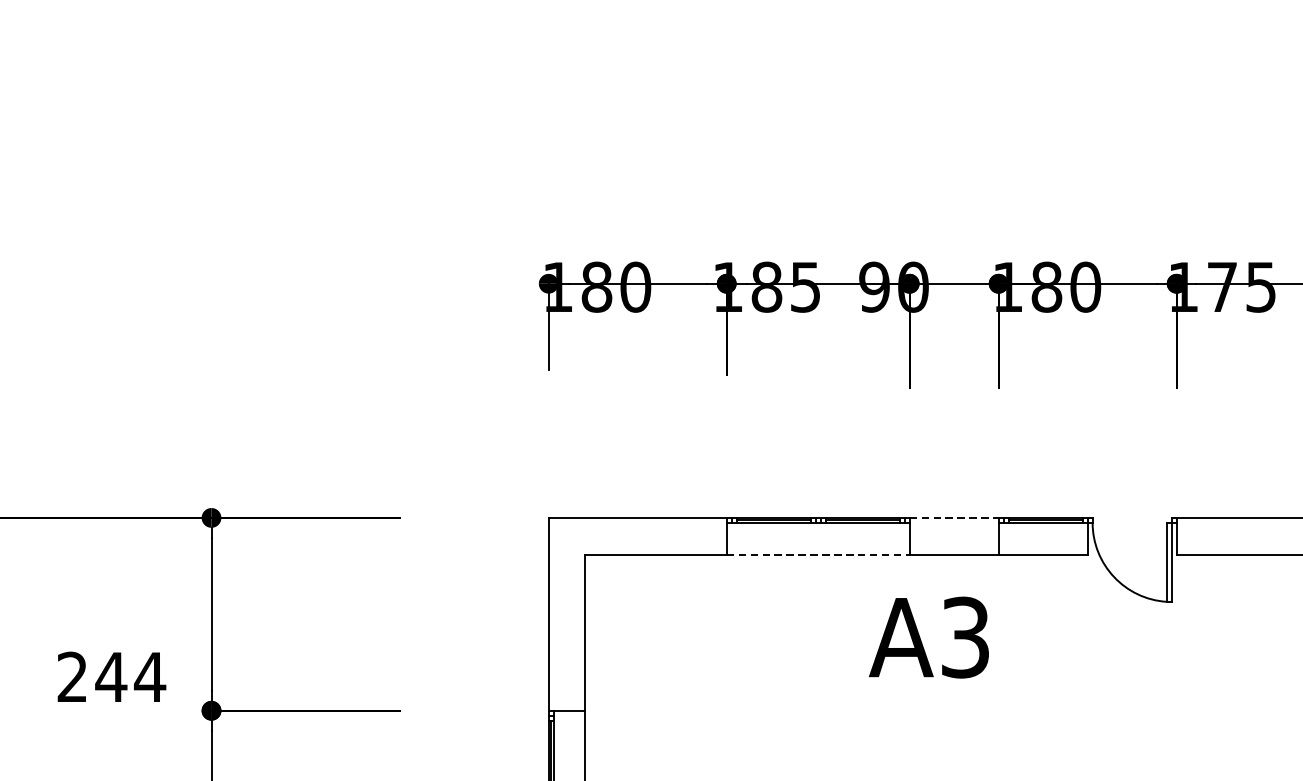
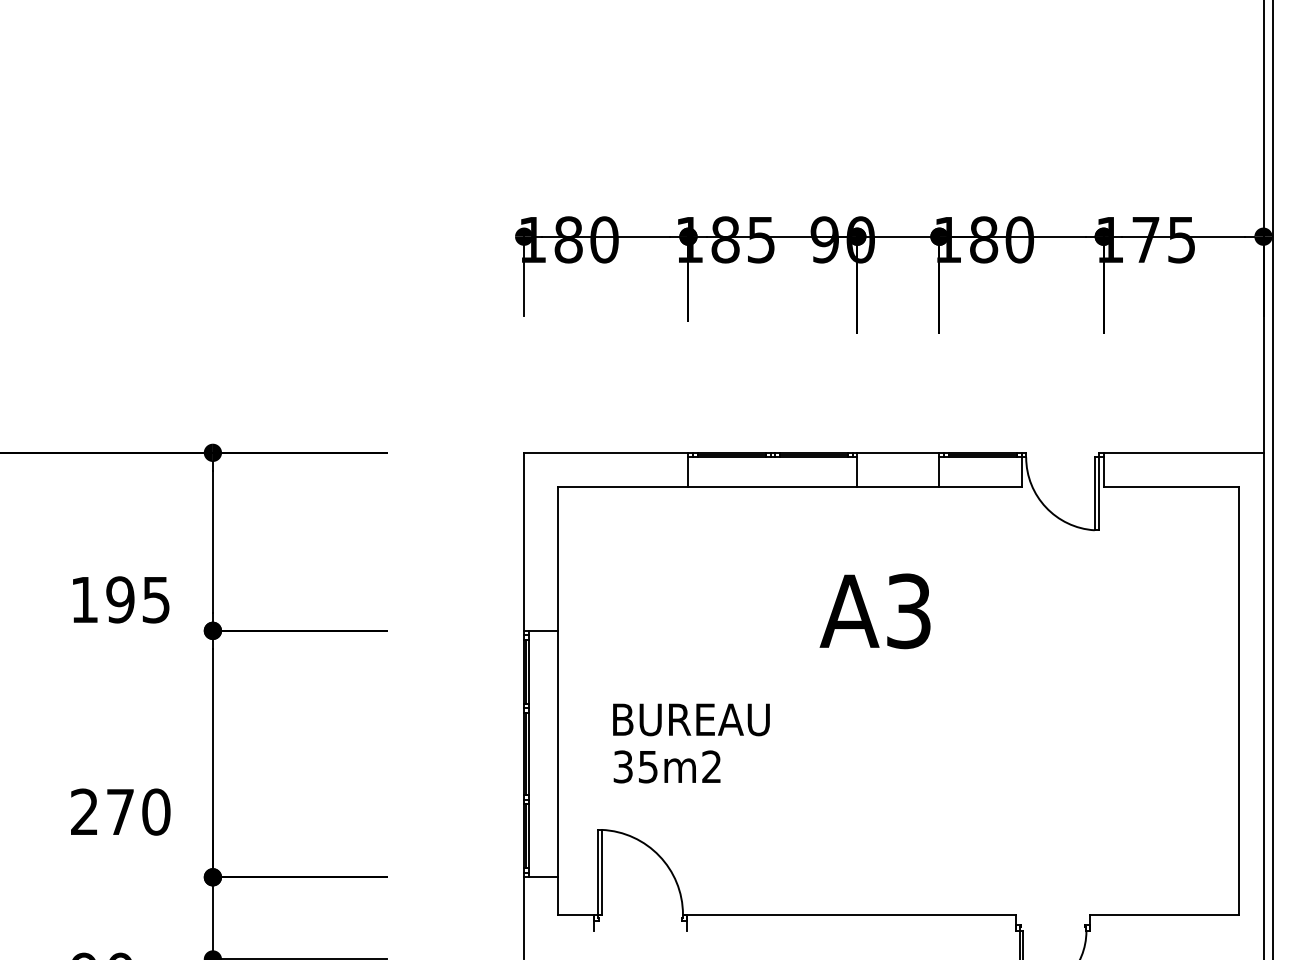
line: (954, 517) -> (898, 452), dashed -> solid
line: (818, 554) -> (773, 486), dashed -> solid
text: (928, 637) -> (874, 611), moved
text: (112, 676) -> (121, 599), 244 -> 195

